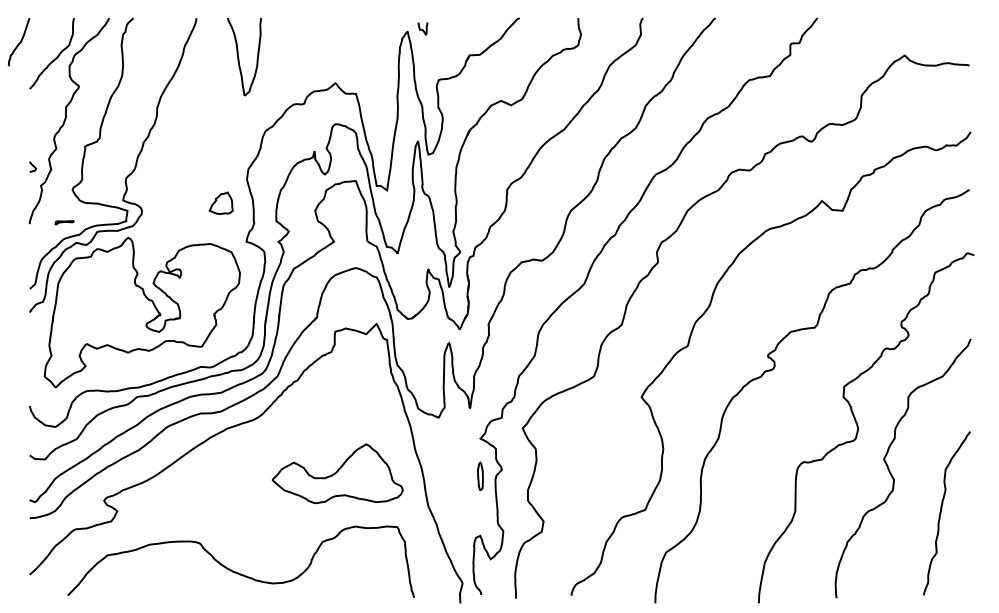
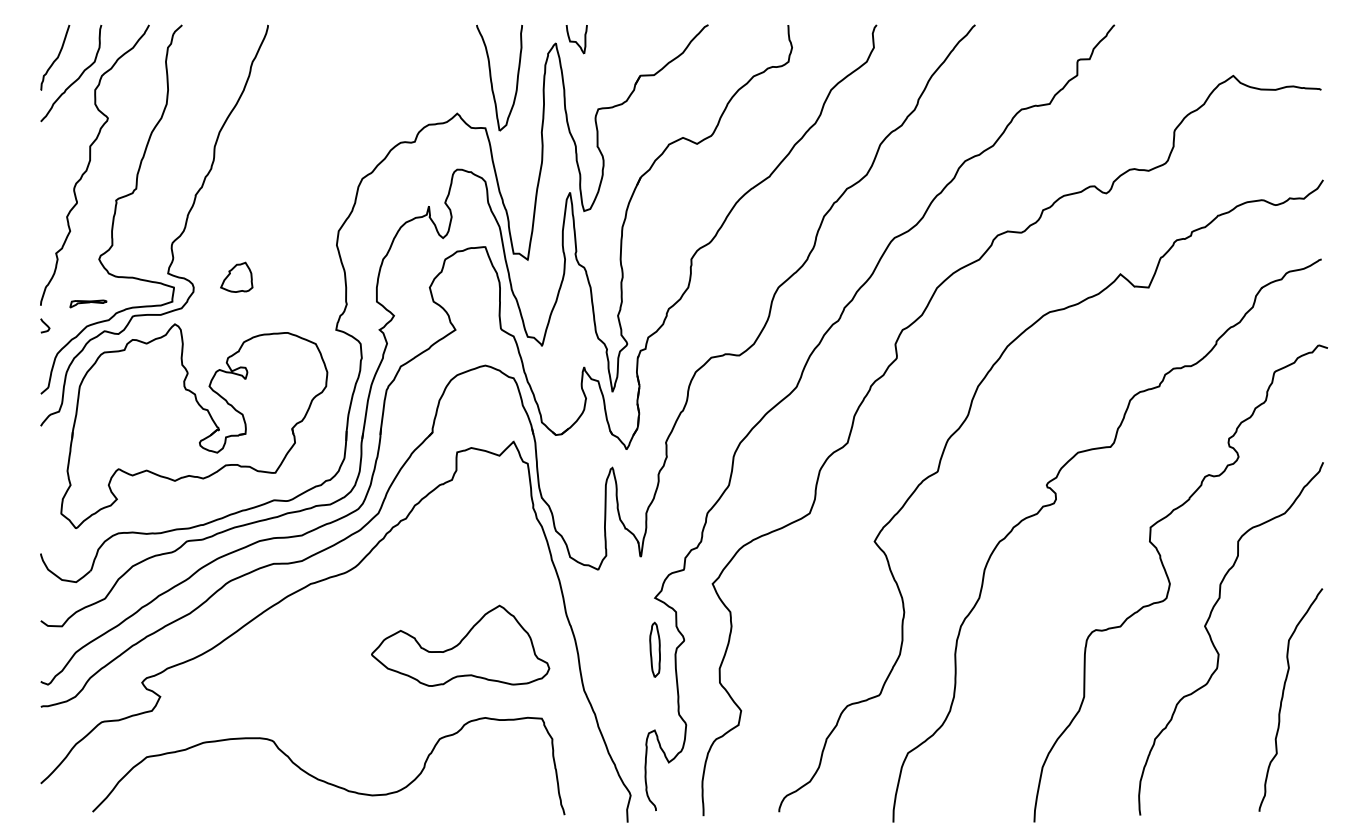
part: (422, 28) -> (576, 39), size x1.67
curve: (19, 41) -> (56, 57), moved
part: (239, 59) -> (492, 81), moved
curve: (33, 166) -> (45, 325), moved
part: (221, 202) -> (236, 276), moved
part: (64, 222) -> (88, 303), size x1.43
part: (480, 476) -> (654, 649), size x1.43

